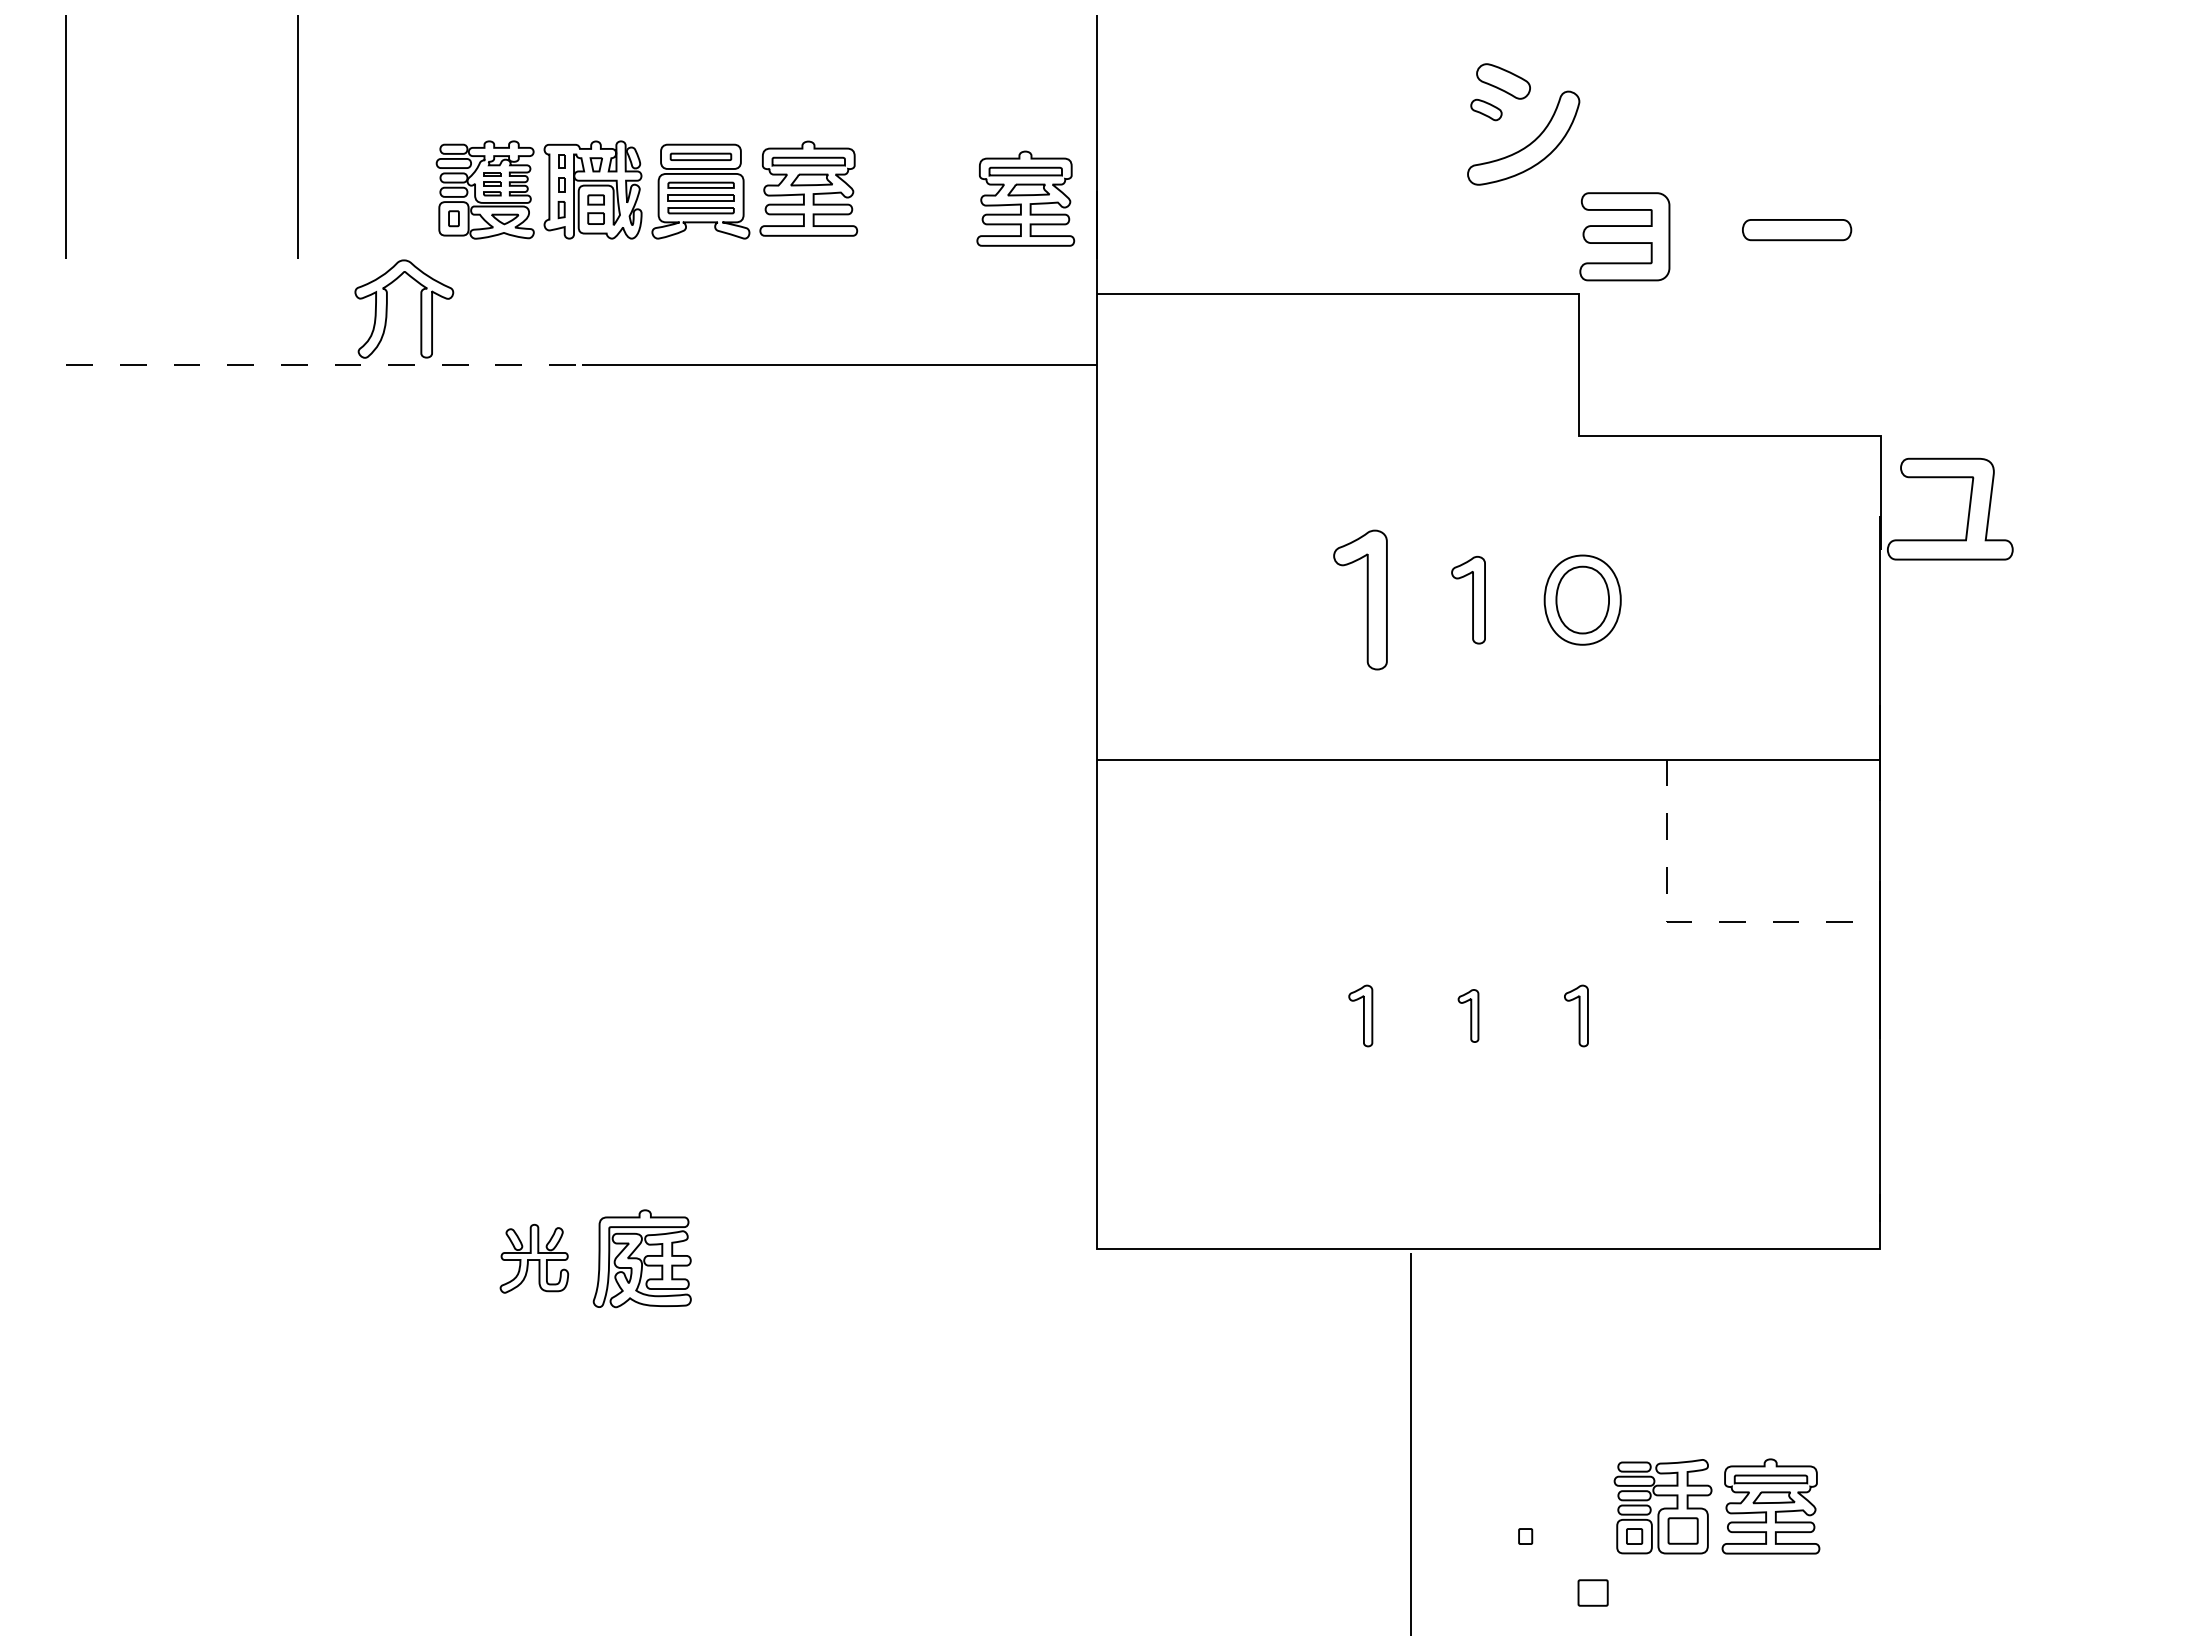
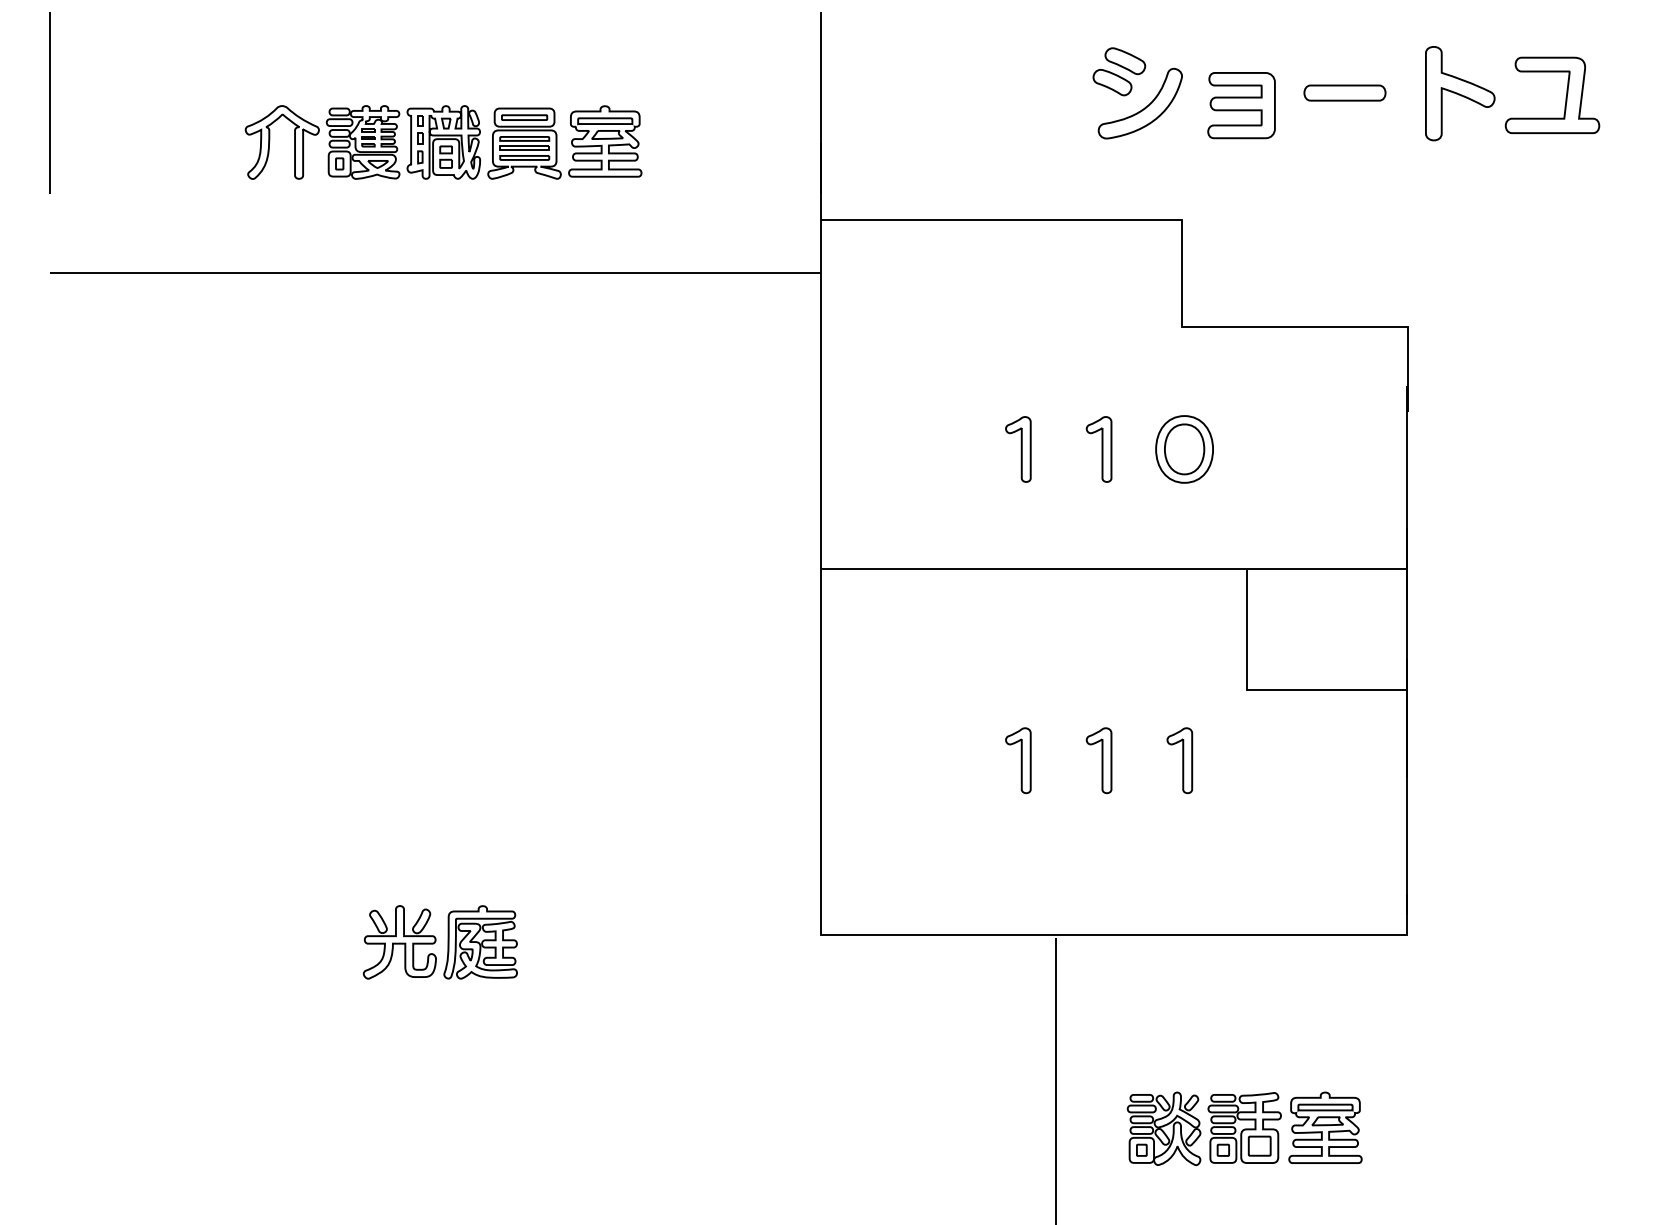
part: (1486, 109) -> (1112, 82), size x1.67
part: (1950, 124) -> (1459, 93), added
line: (297, 136) -> (222, 102), removed
part: (1025, 198) -> (767, 148), removed
part: (1797, 230) -> (1345, 93), moved
part: (1624, 236) -> (1241, 105), moved
part: (420, 308) -> (294, 142), moved
line: (324, 365) -> (242, 273), dashed -> solid
part: (1968, 508) -> (1566, 94), moved
part: (1360, 600) -> (1018, 449), size x0.62
line: (1691, 921) -> (1265, 689), dashed -> solid
part: (1360, 1015) -> (1018, 760), size x1.43
part: (1468, 1015) -> (1099, 760), size x1.67
part: (1576, 1015) -> (1179, 760), size x1.43
part: (534, 1258) -> (399, 942), size x1.43
part: (1554, 1507) -> (1163, 1128), added
part: (1592, 1592) -> (1191, 1192), removed

